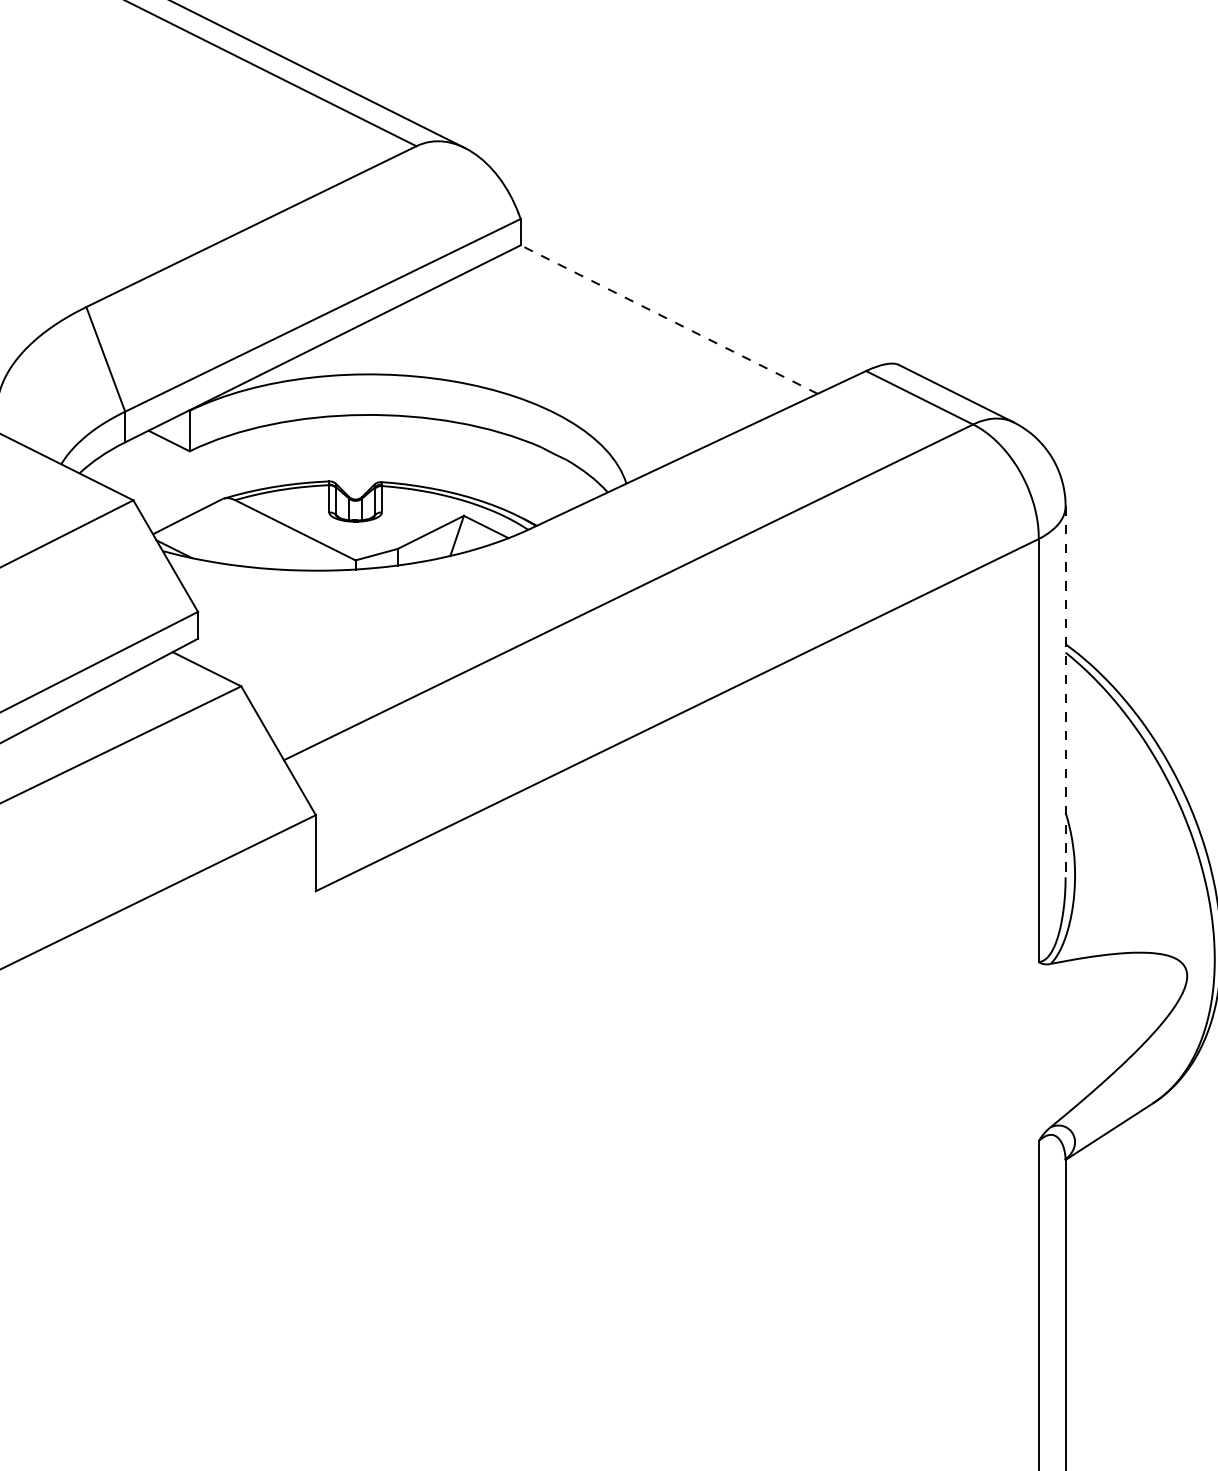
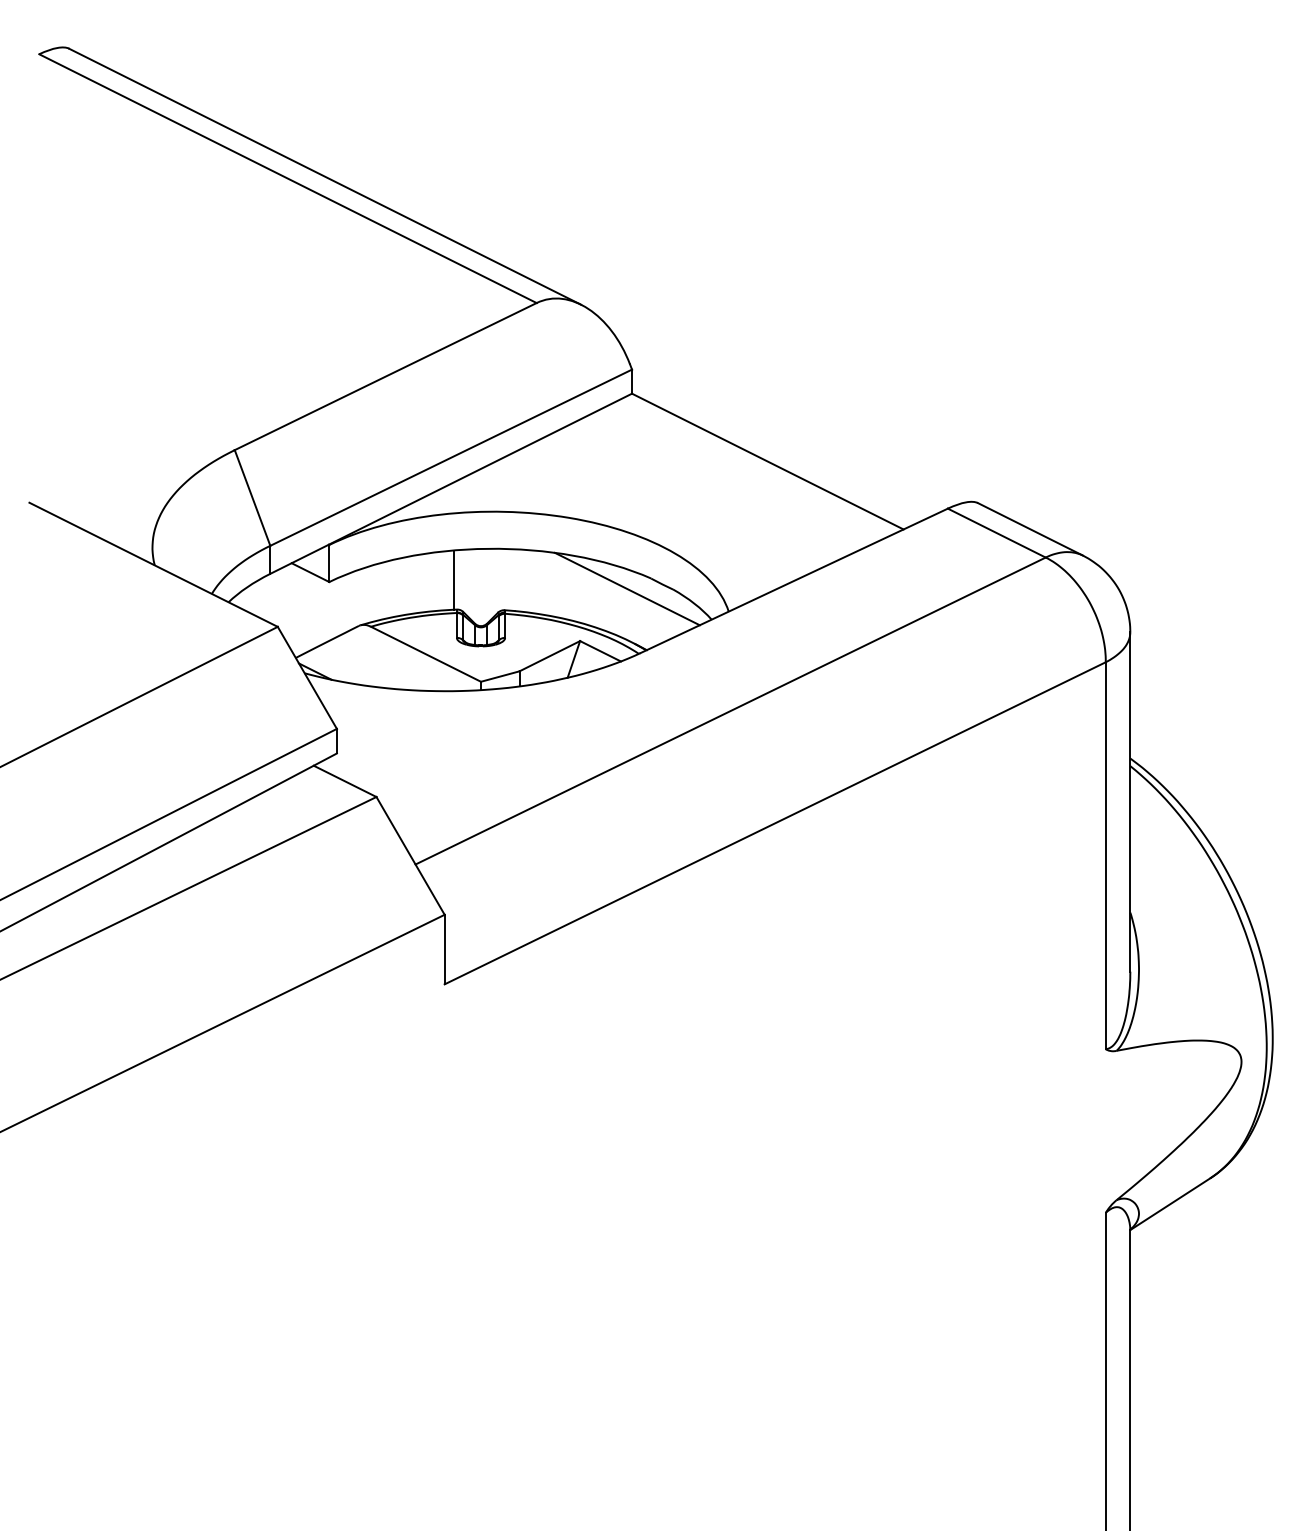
line: (668, 319) -> (767, 461), dashed -> solid
line: (325, 448) -> (453, 579), added
line: (514, 458) -> (626, 588), added
line: (1065, 691) -> (1130, 801), dashed -> solid

